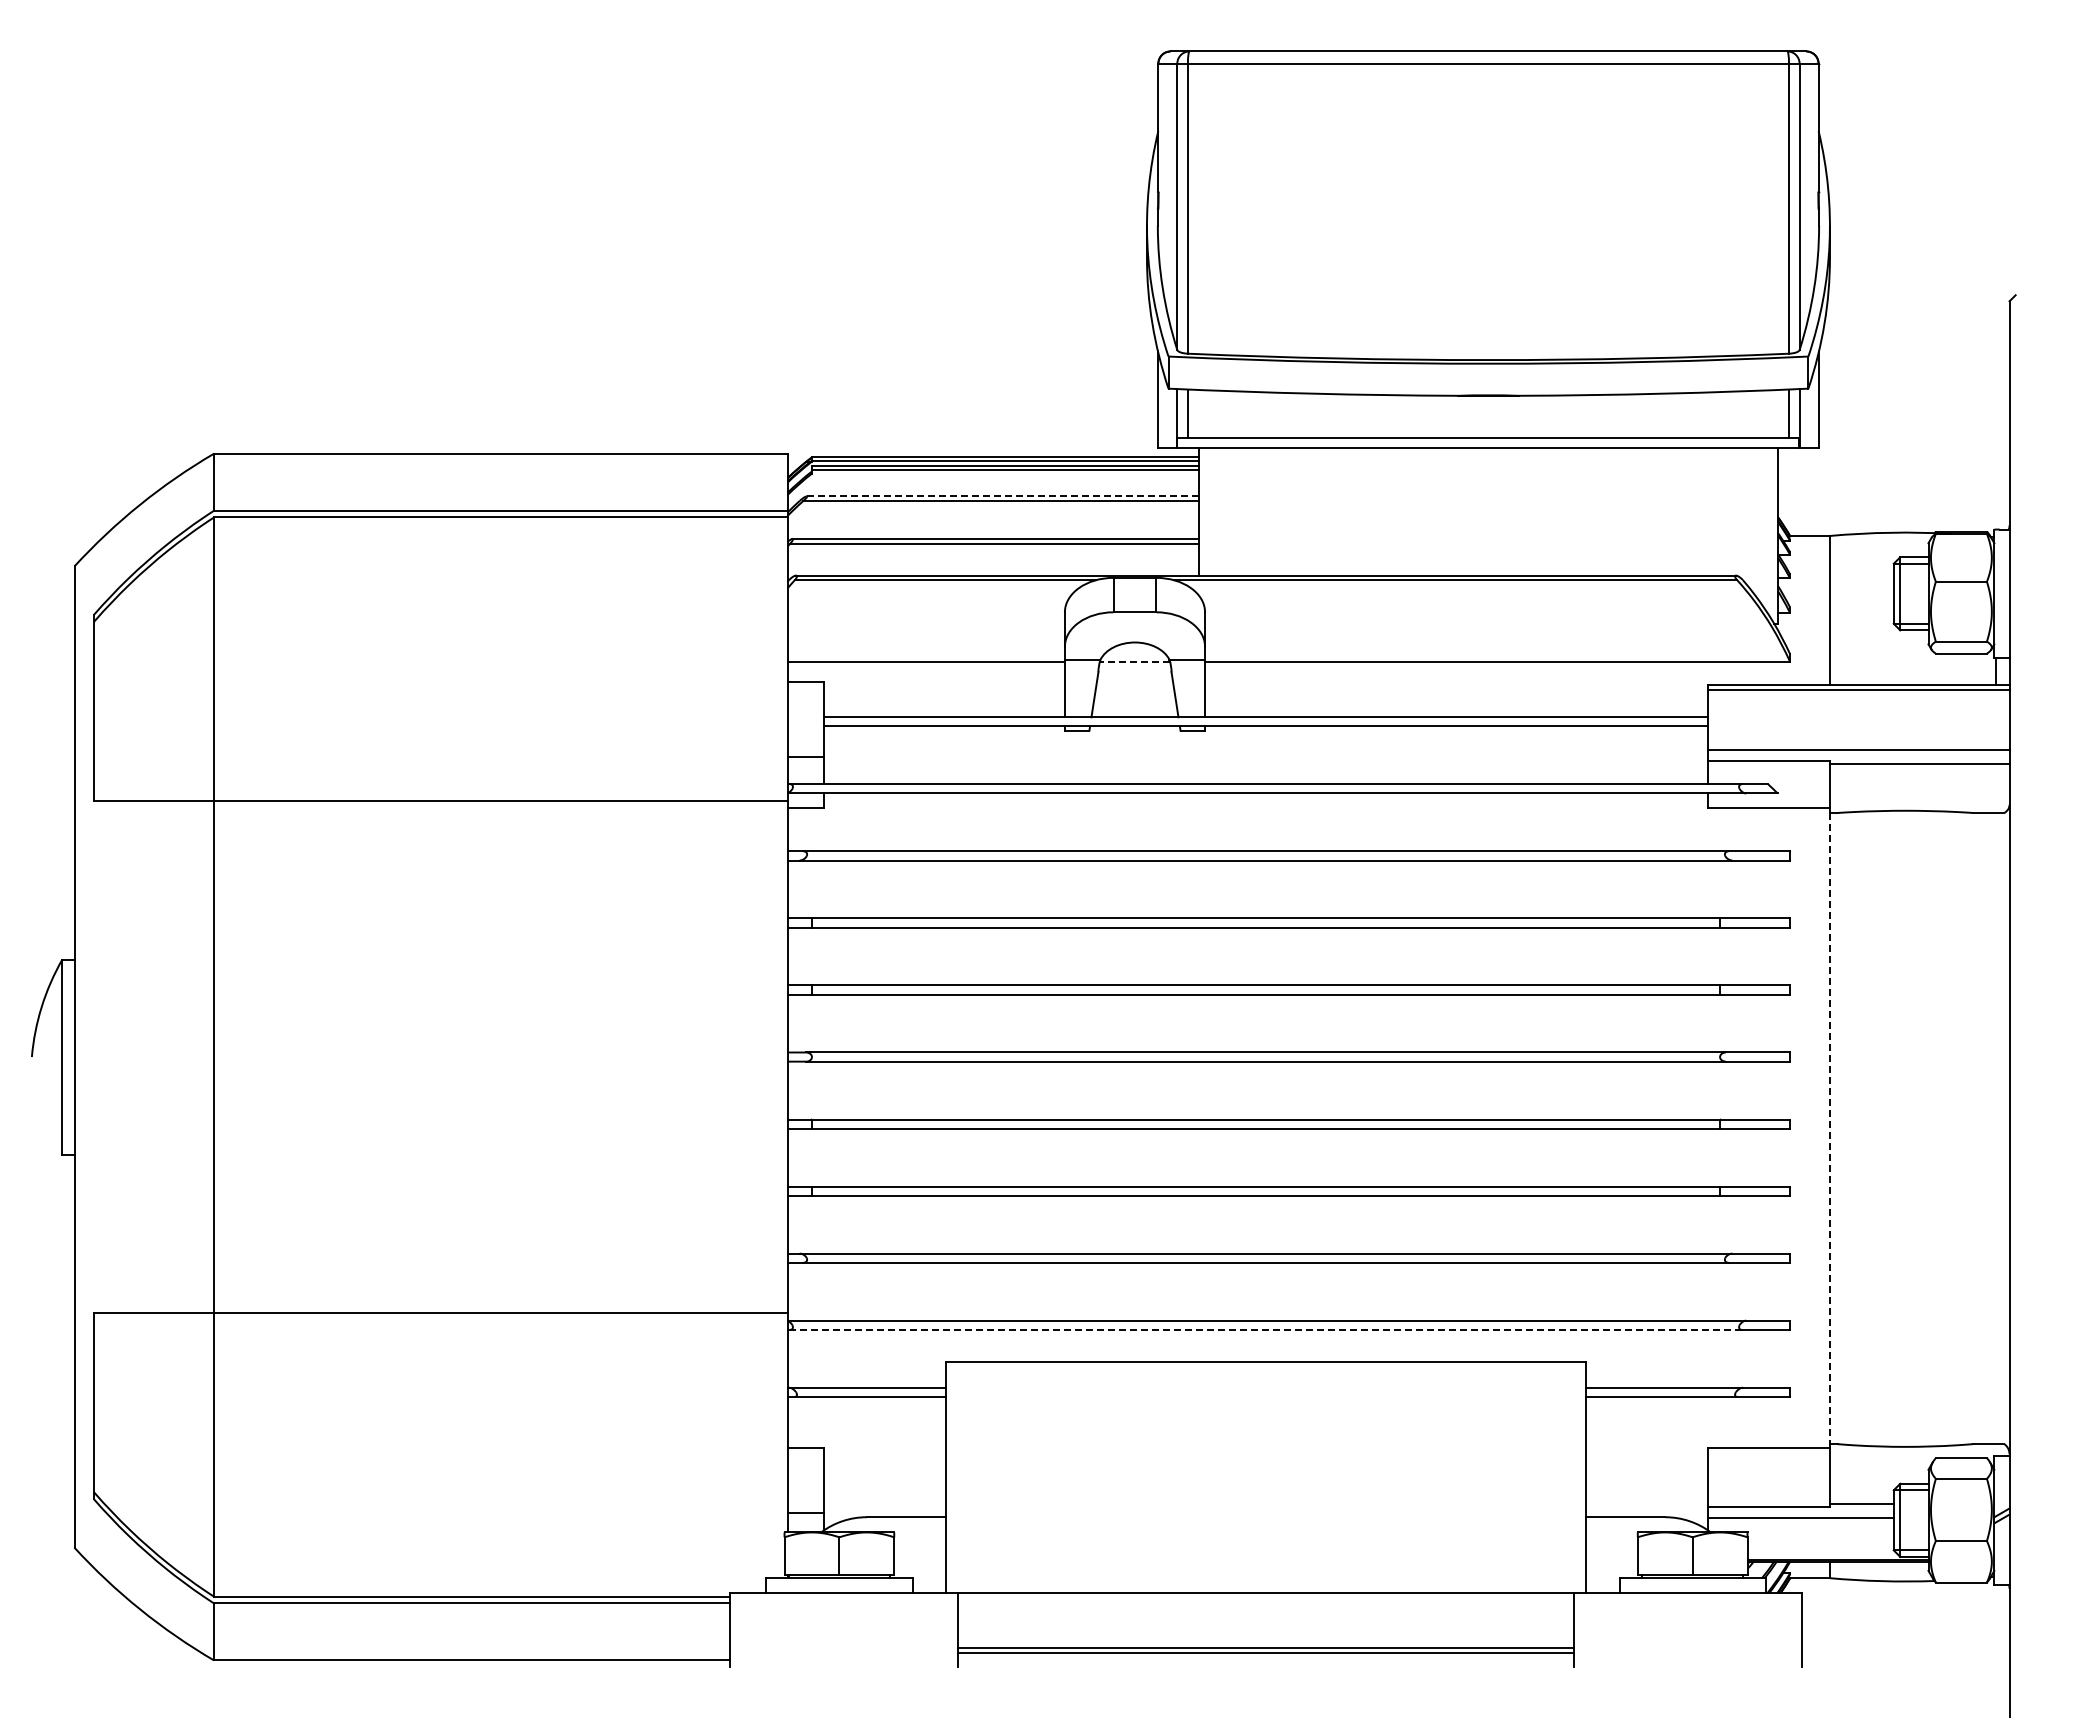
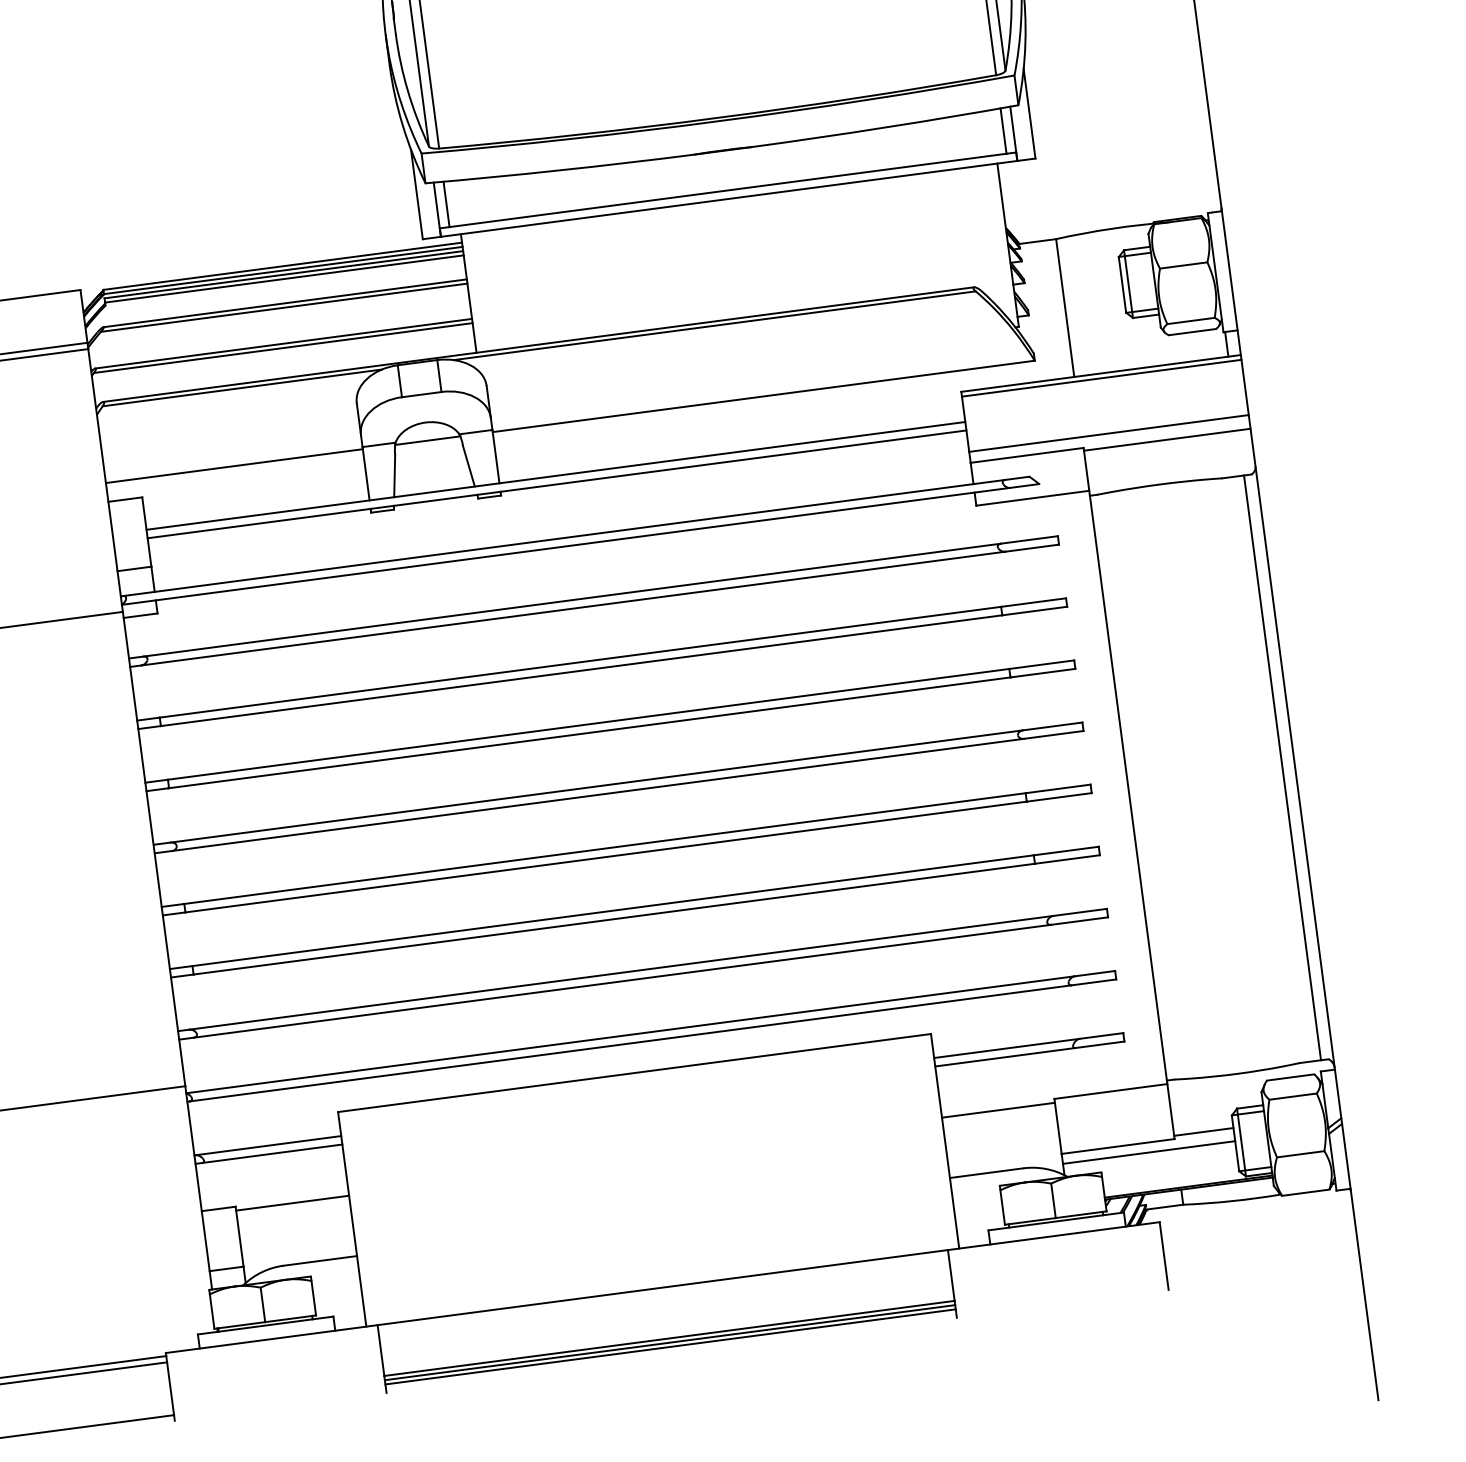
line: (1003, 496) -> (285, 303), dashed -> solid
line: (1134, 662) -> (427, 441), dashed -> solid
line: (1829, 1128) -> (1128, 788), dashed -> solid
line: (1996, 1128) -> (1282, 767), added
line: (1266, 1329) -> (631, 1043), dashed -> solid
line: (885, 1452) -> (293, 1203), added
line: (1646, 1452) -> (998, 1110), added
line: (1265, 1657) -> (670, 1347), added

